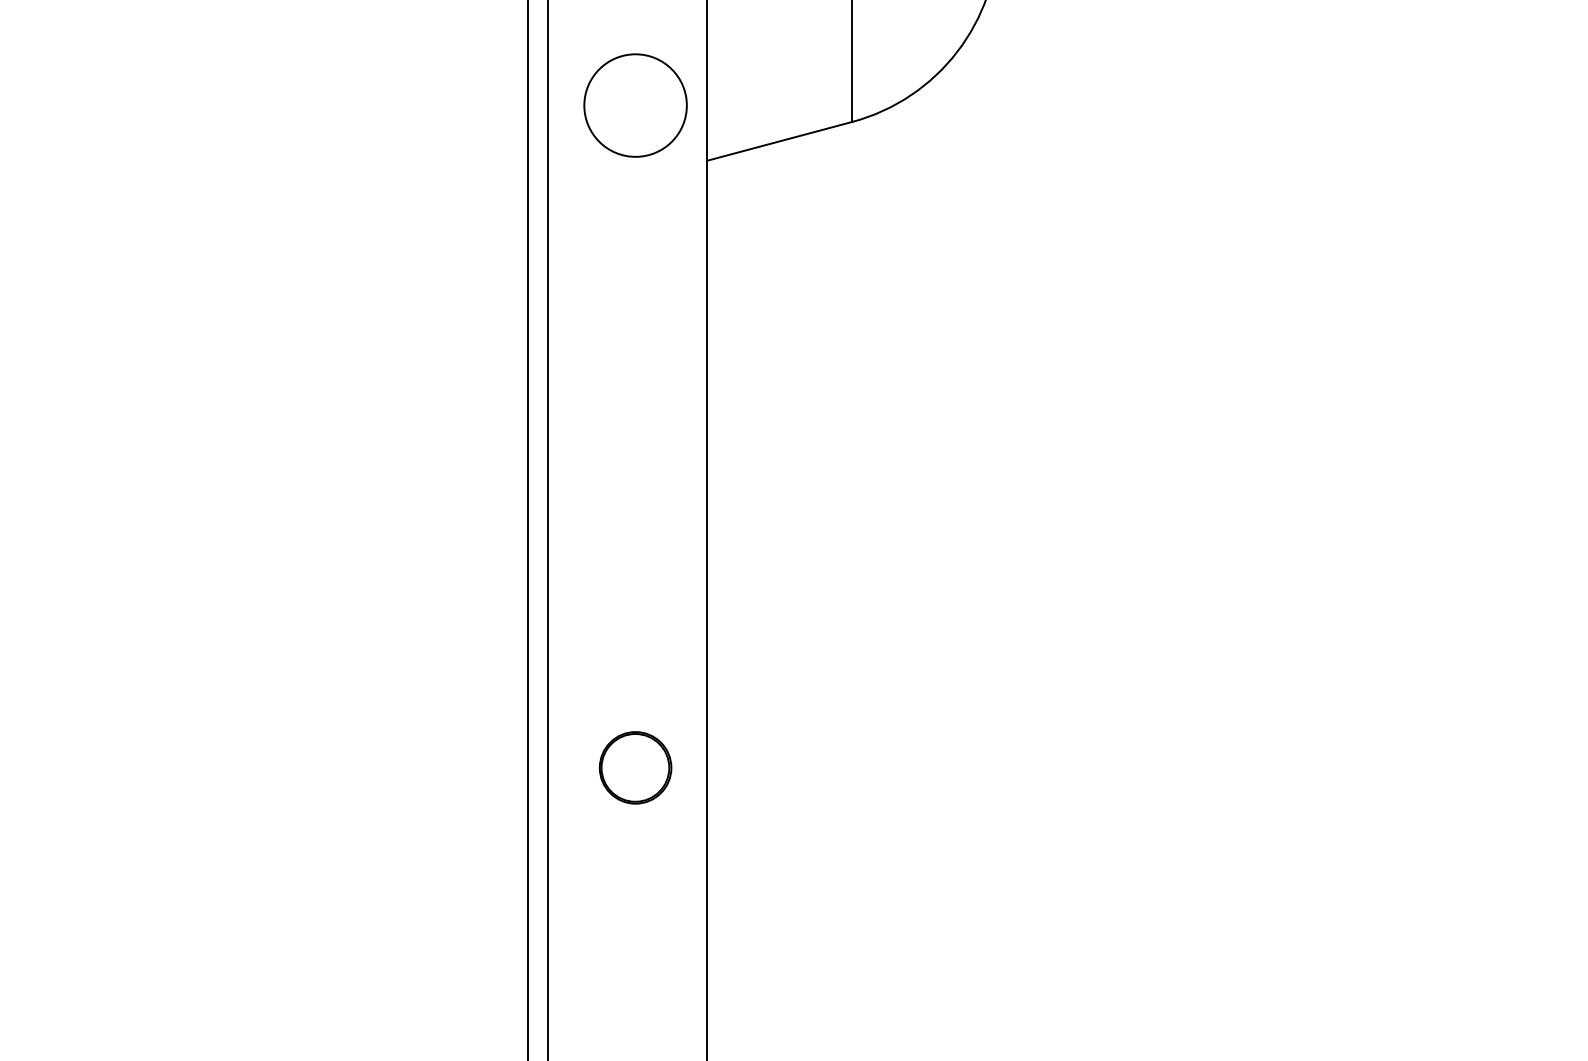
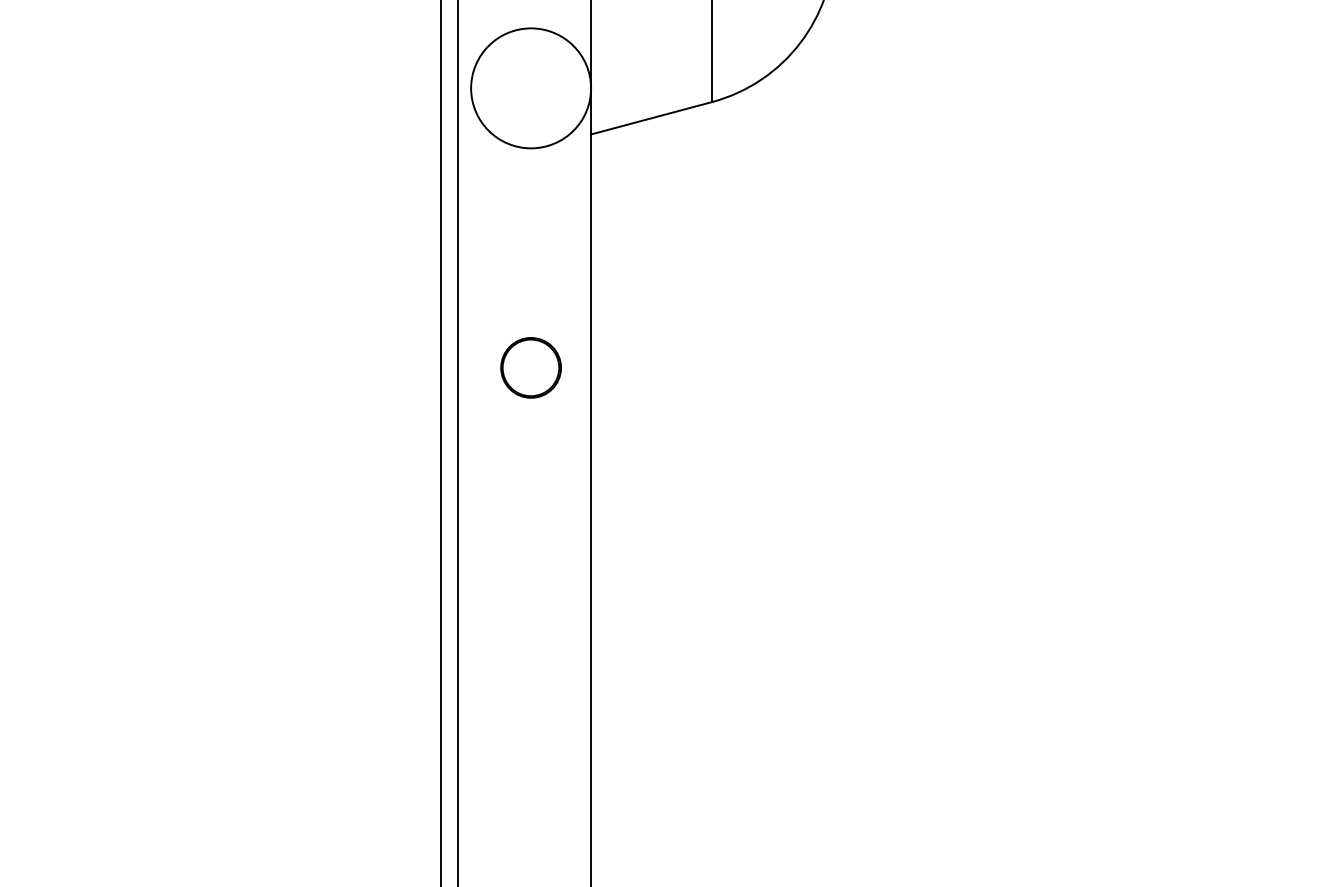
circle: (634, 105) -> (530, 88), size x1.4
circle: (634, 767) -> (530, 367), moved

